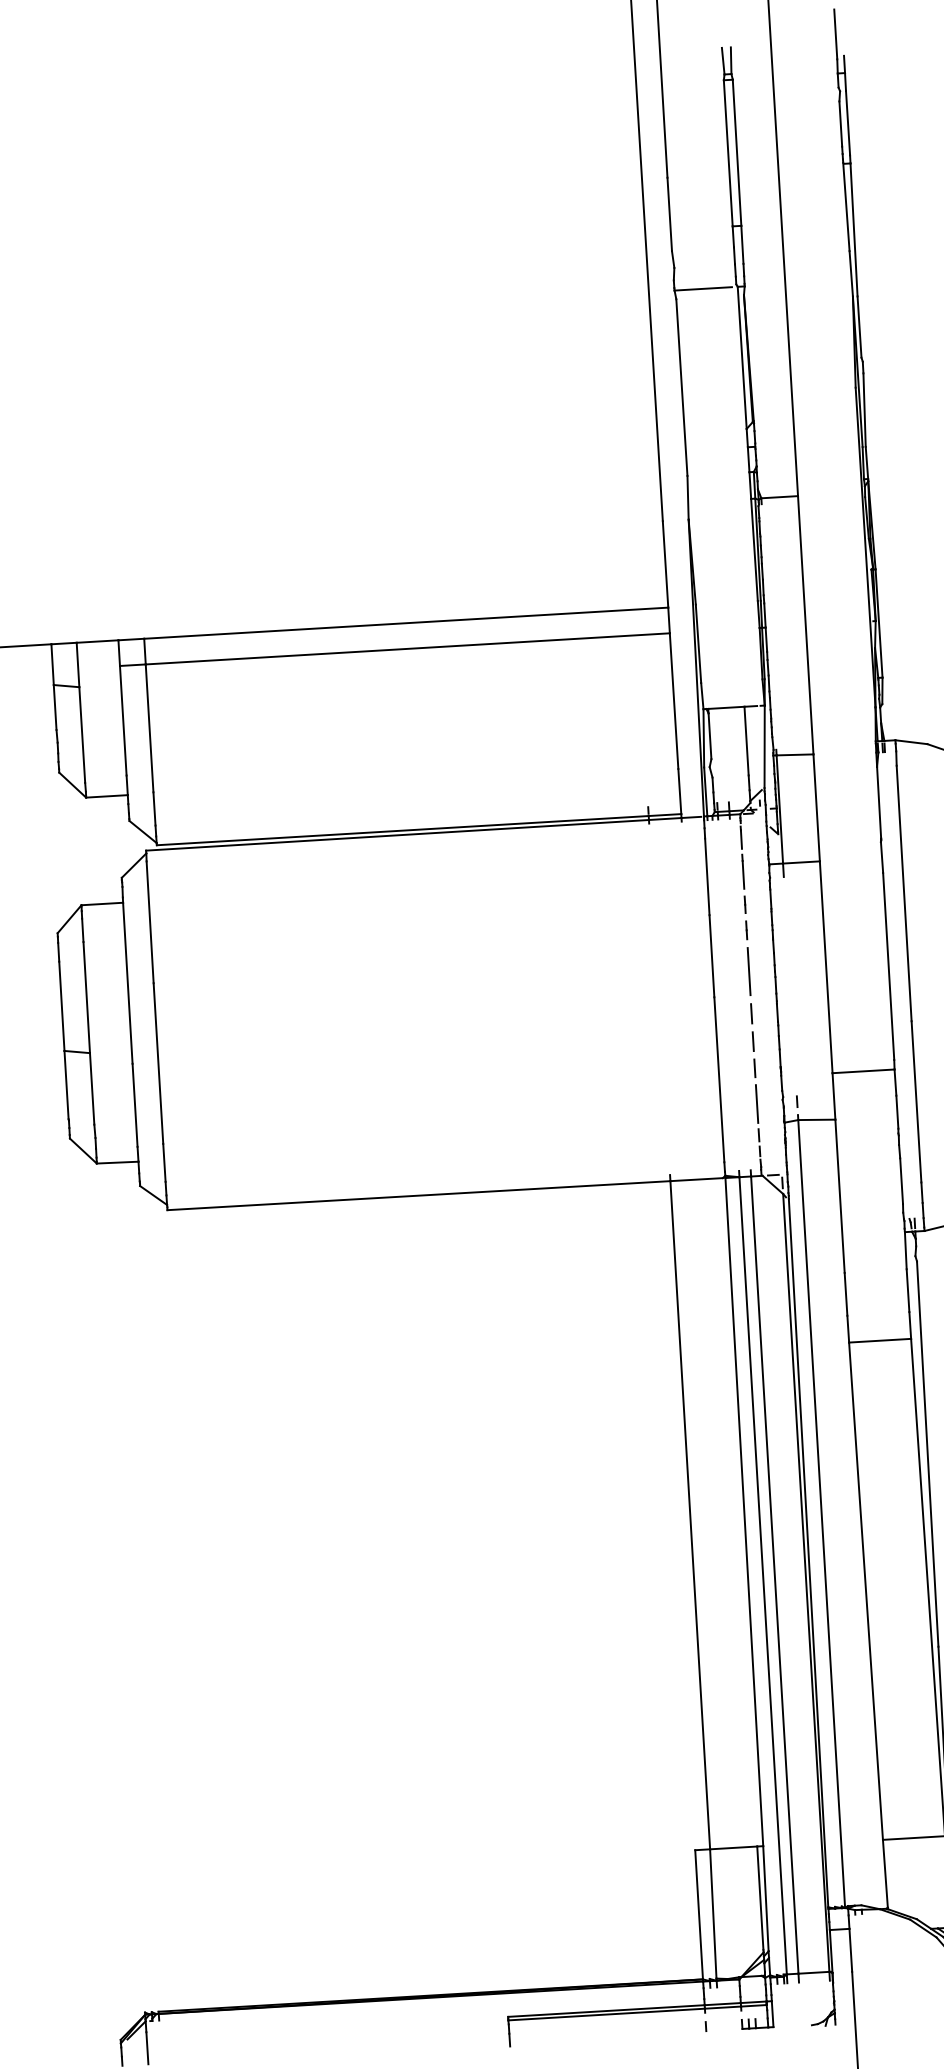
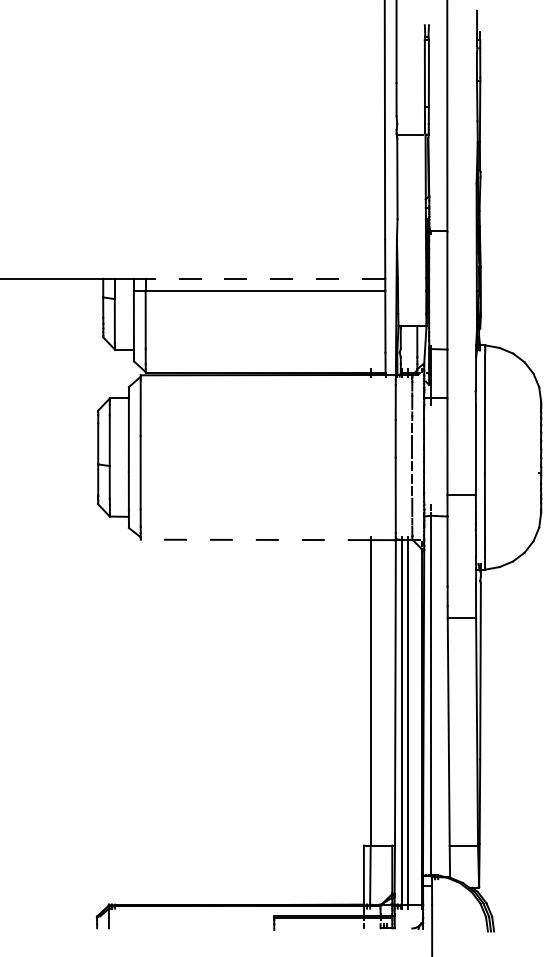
line: (406, 622) -> (265, 278), solid -> dashed
line: (418, 1194) -> (255, 539), solid -> dashed

